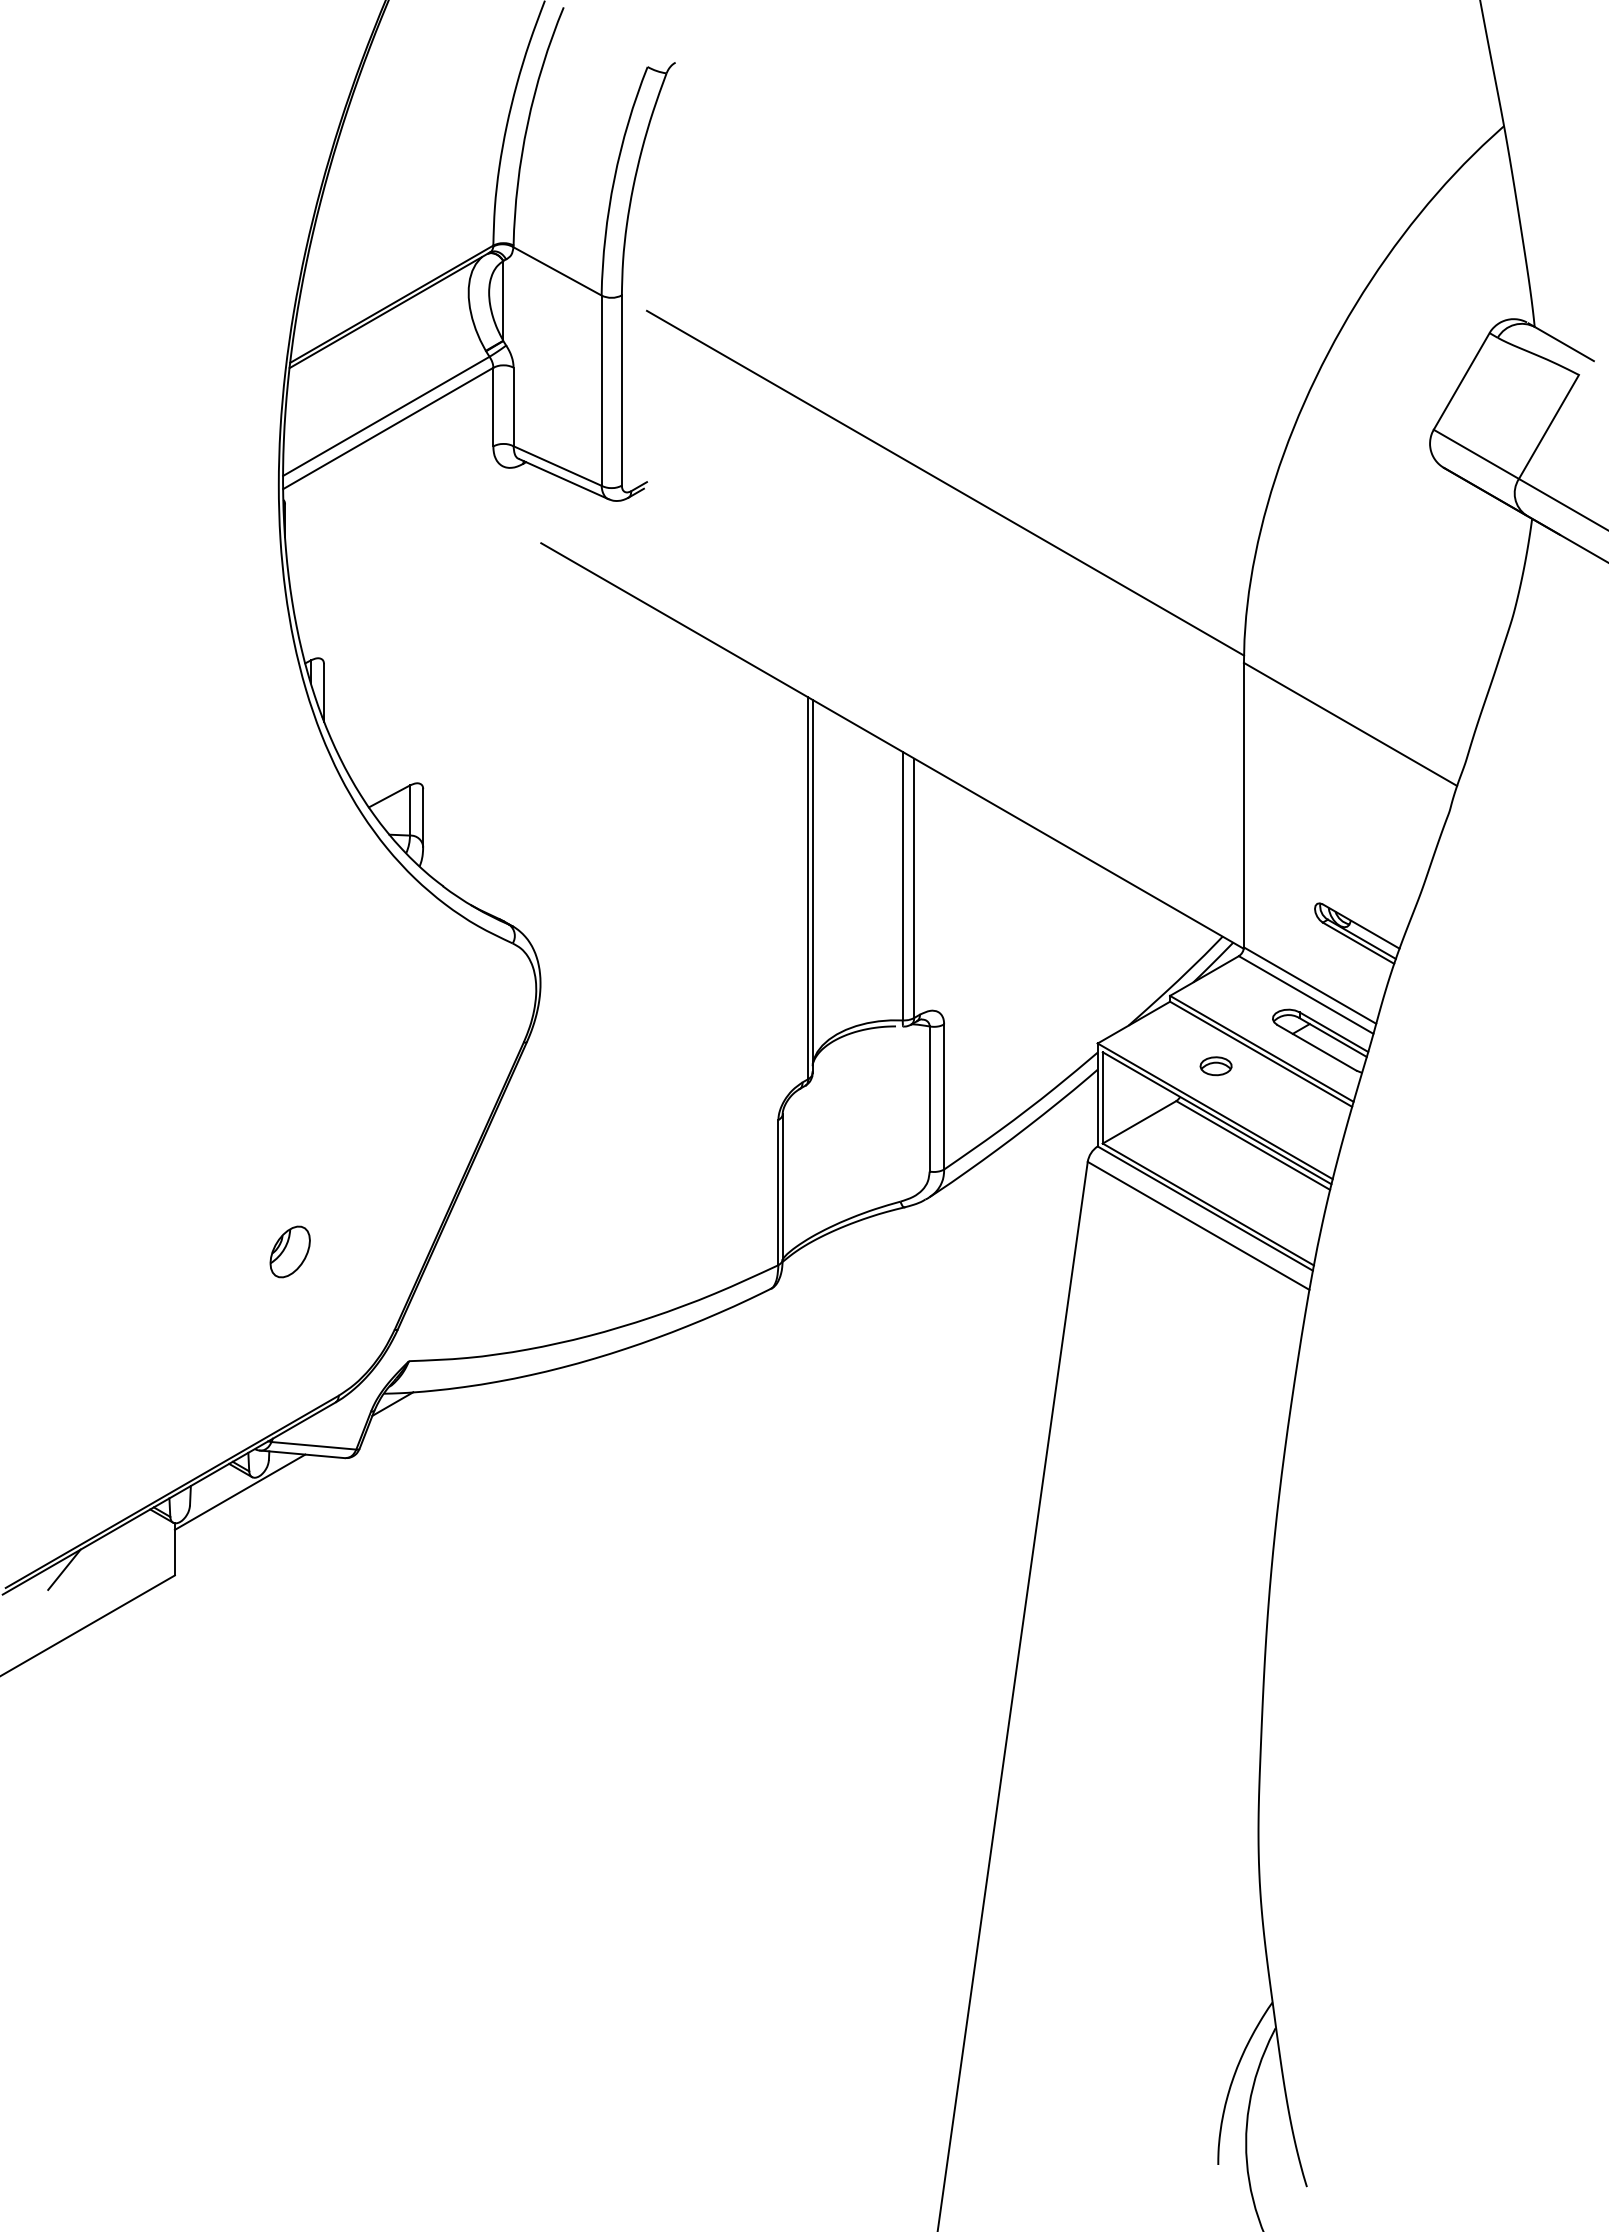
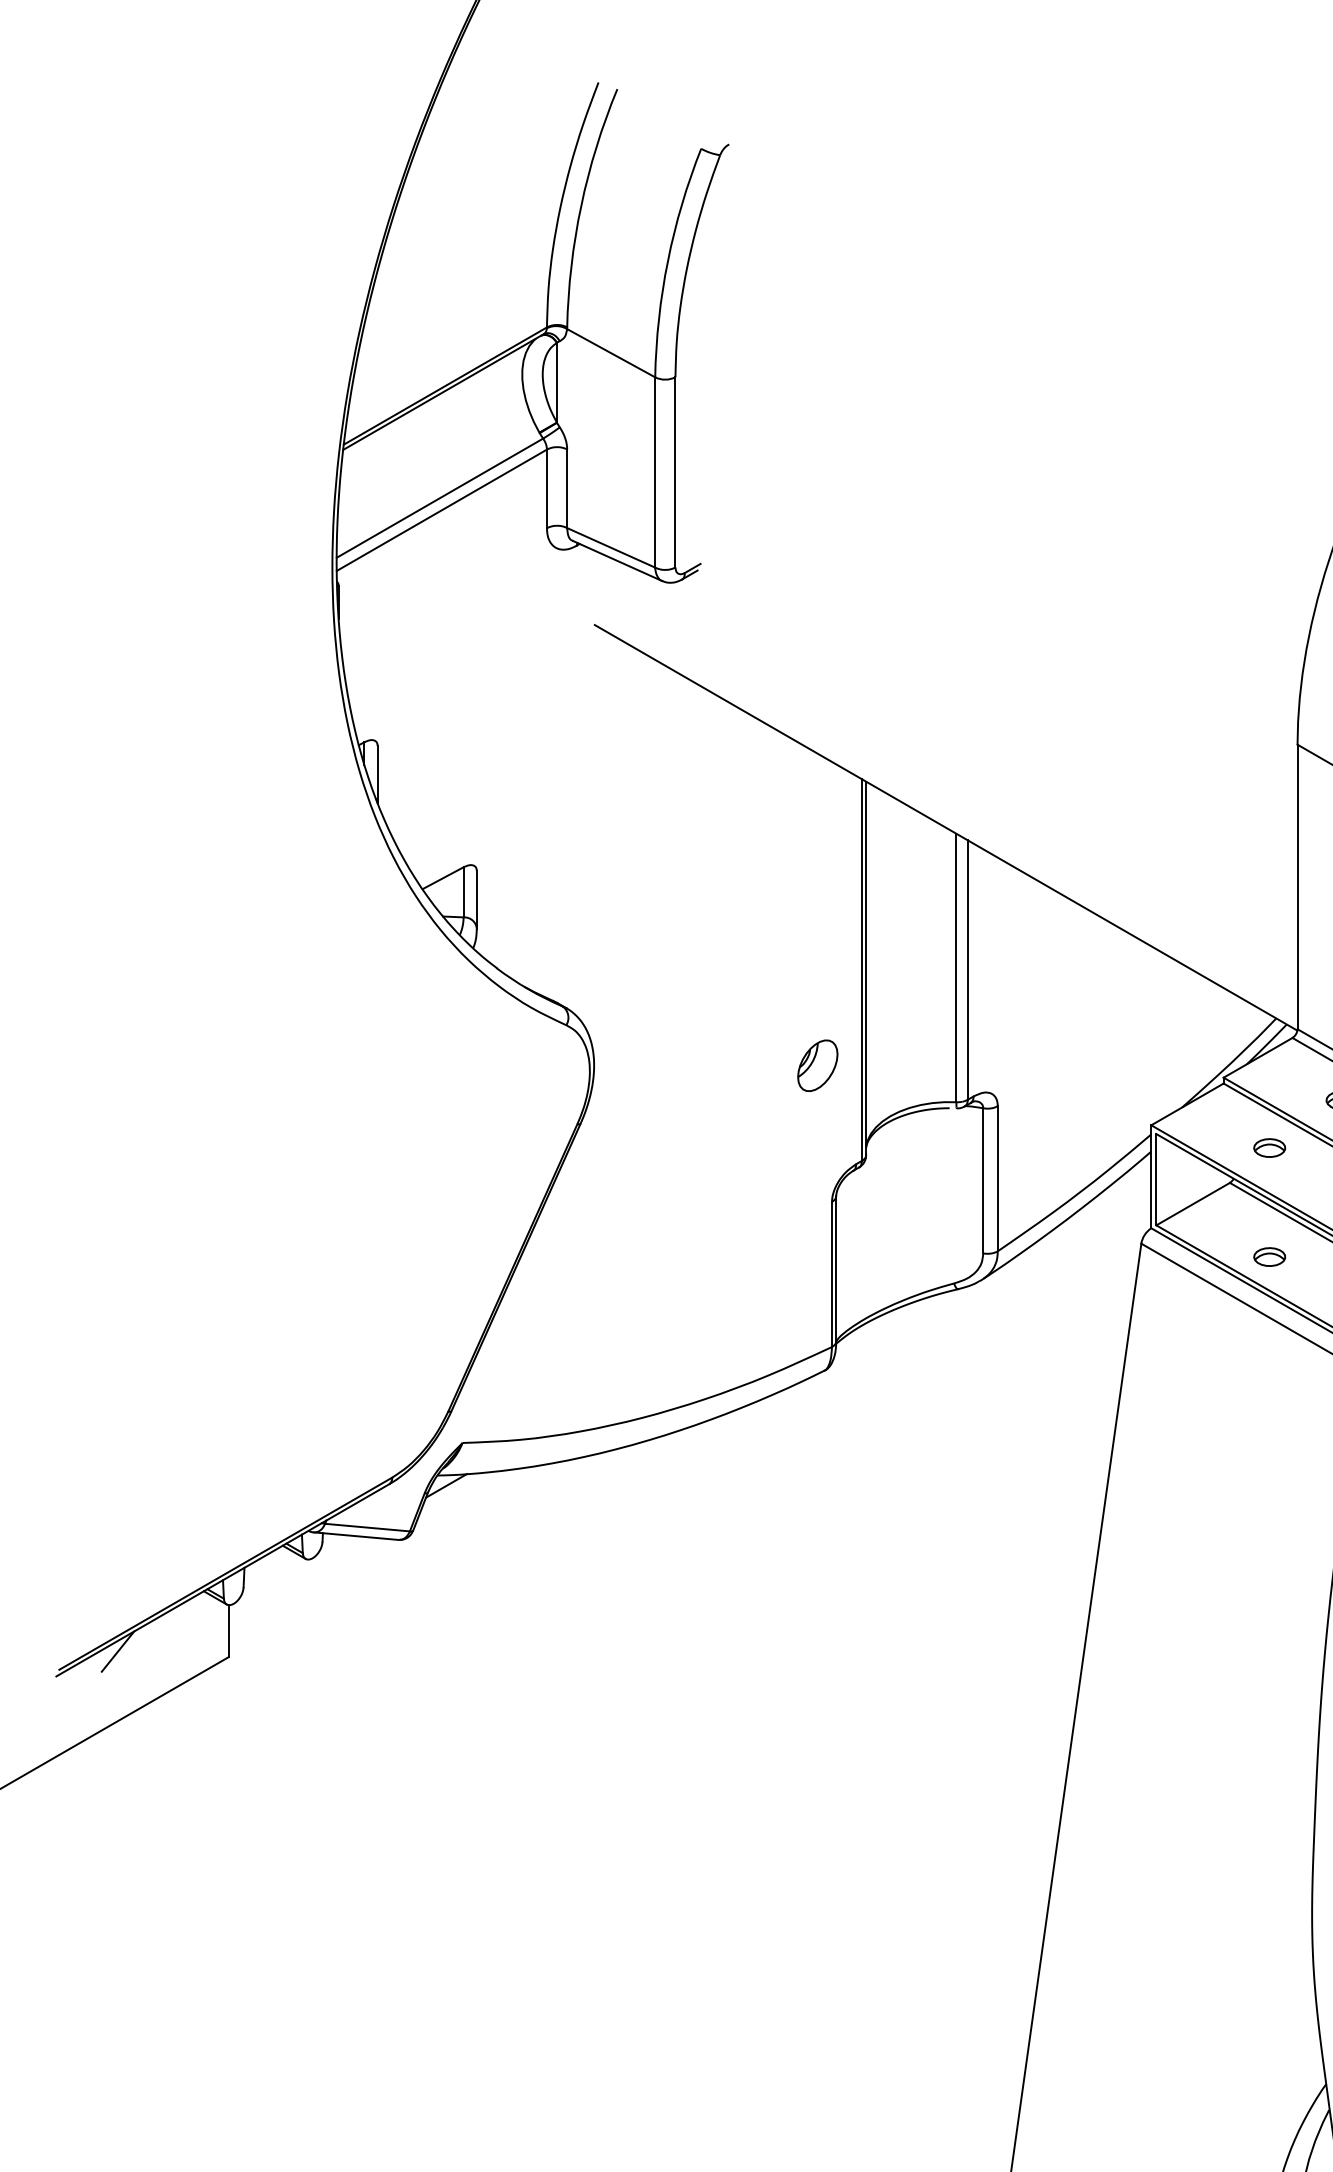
line: (944, 482) -> (998, 564), removed
part: (1215, 1175) -> (1269, 1257), added
part: (289, 1251) -> (817, 1065), moved
line: (239, 1491) -> (293, 1573), removed

